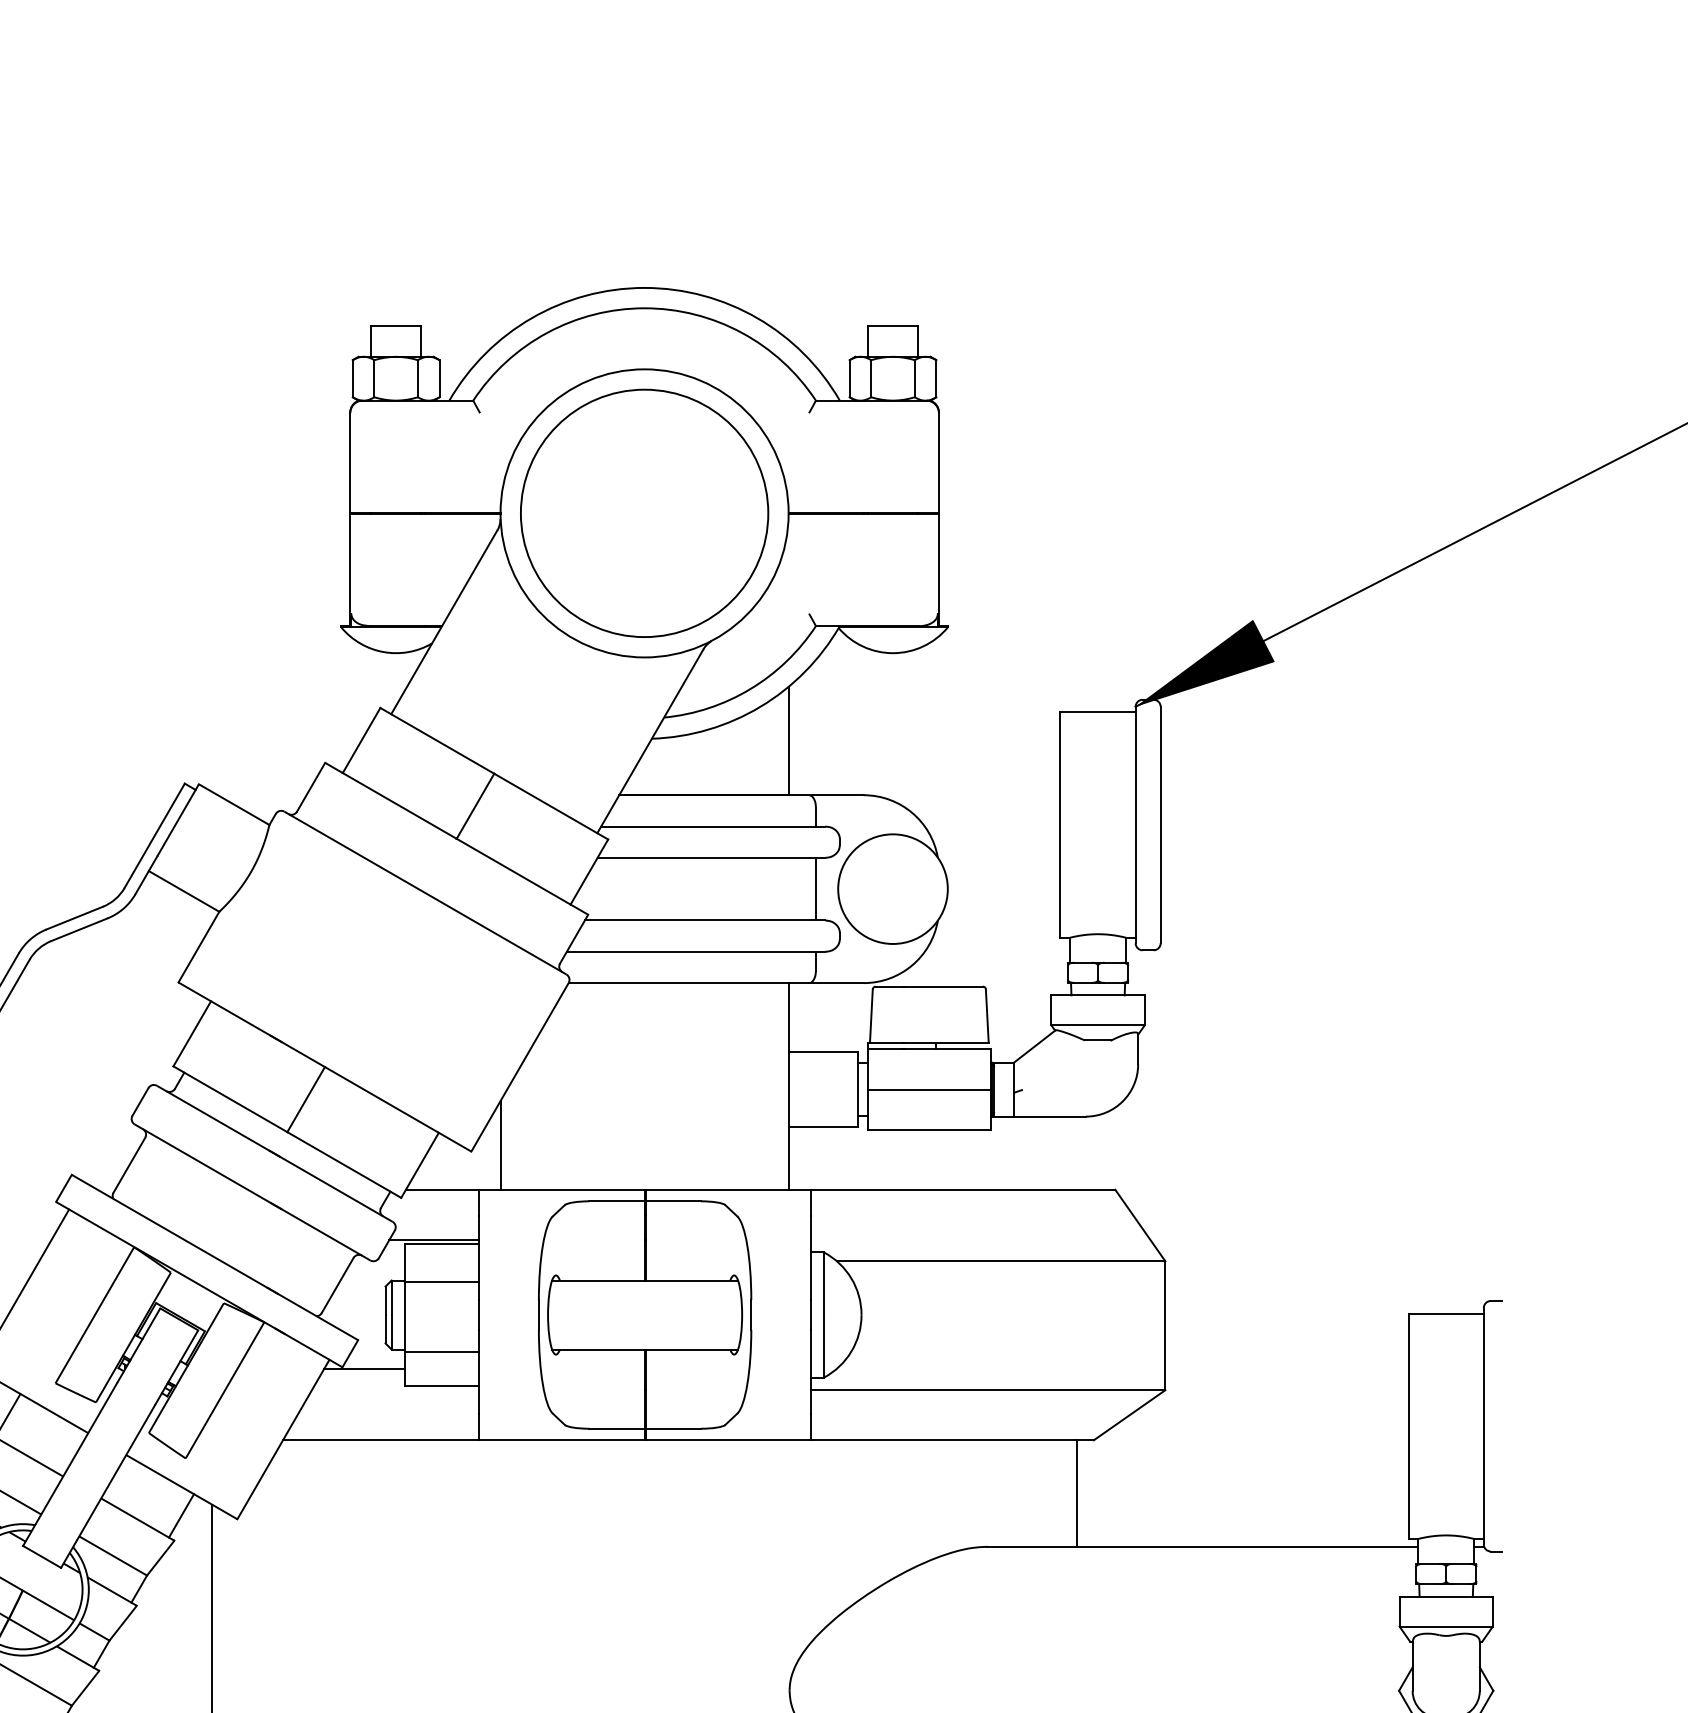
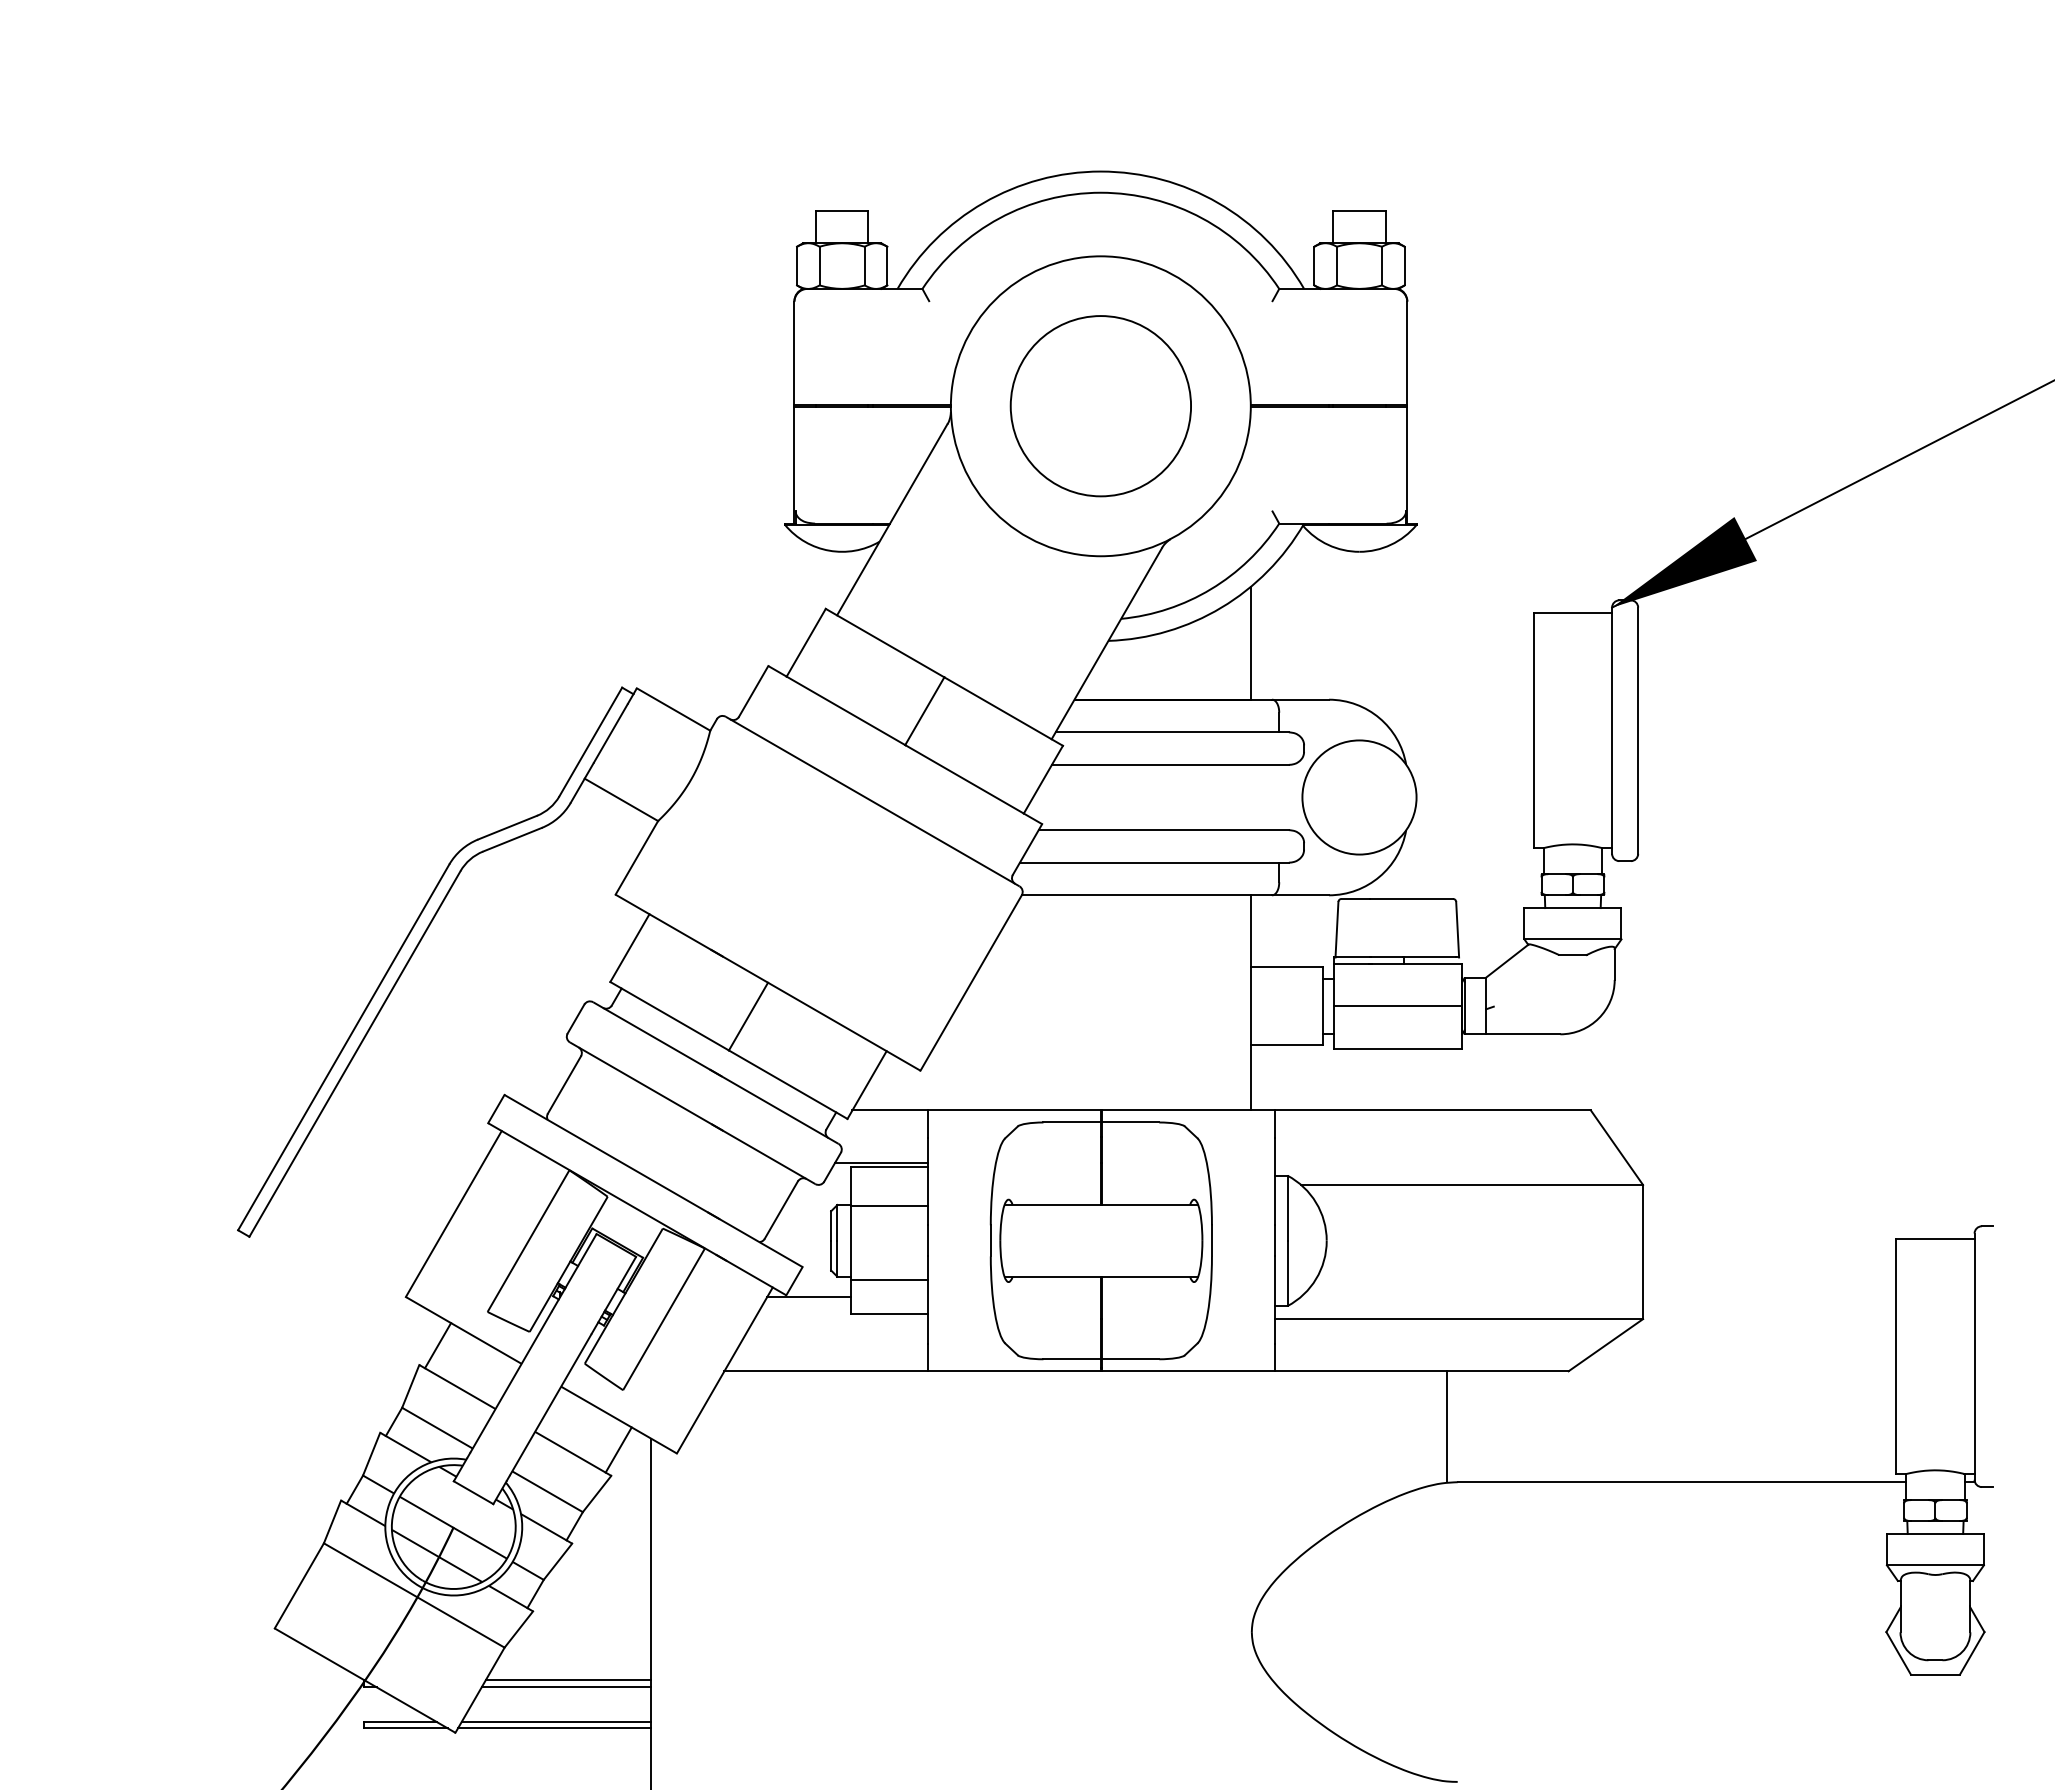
circle: (644, 512) -> (1100, 405), size x0.7
line: (816, 889) -> (1279, 797), removed
line: (500, 1145) -> (950, 1064), removed
line: (1076, 1493) -> (1446, 1426), moved

